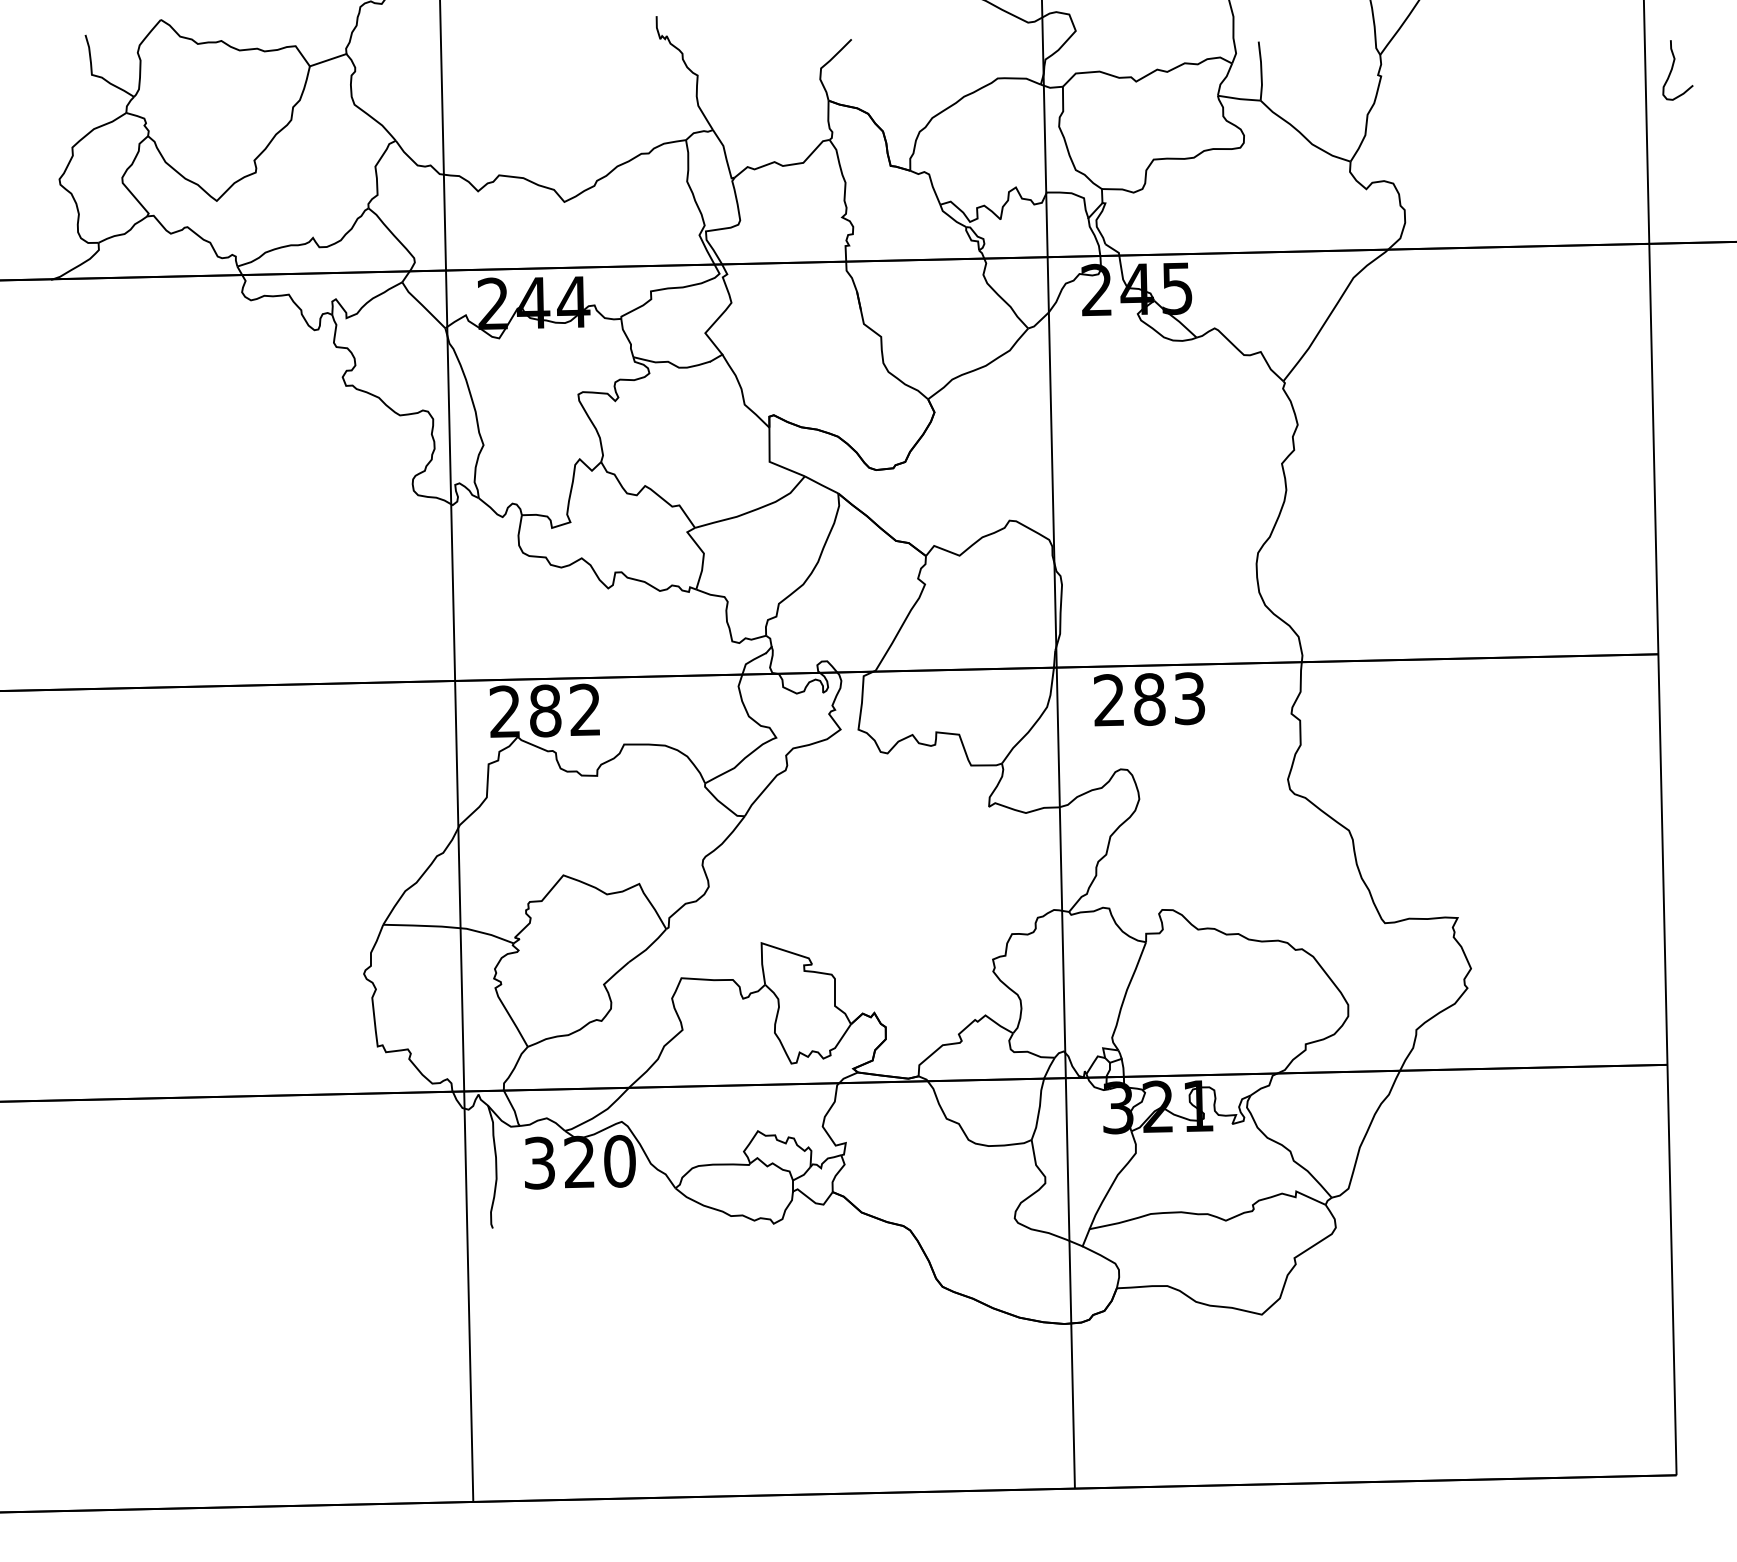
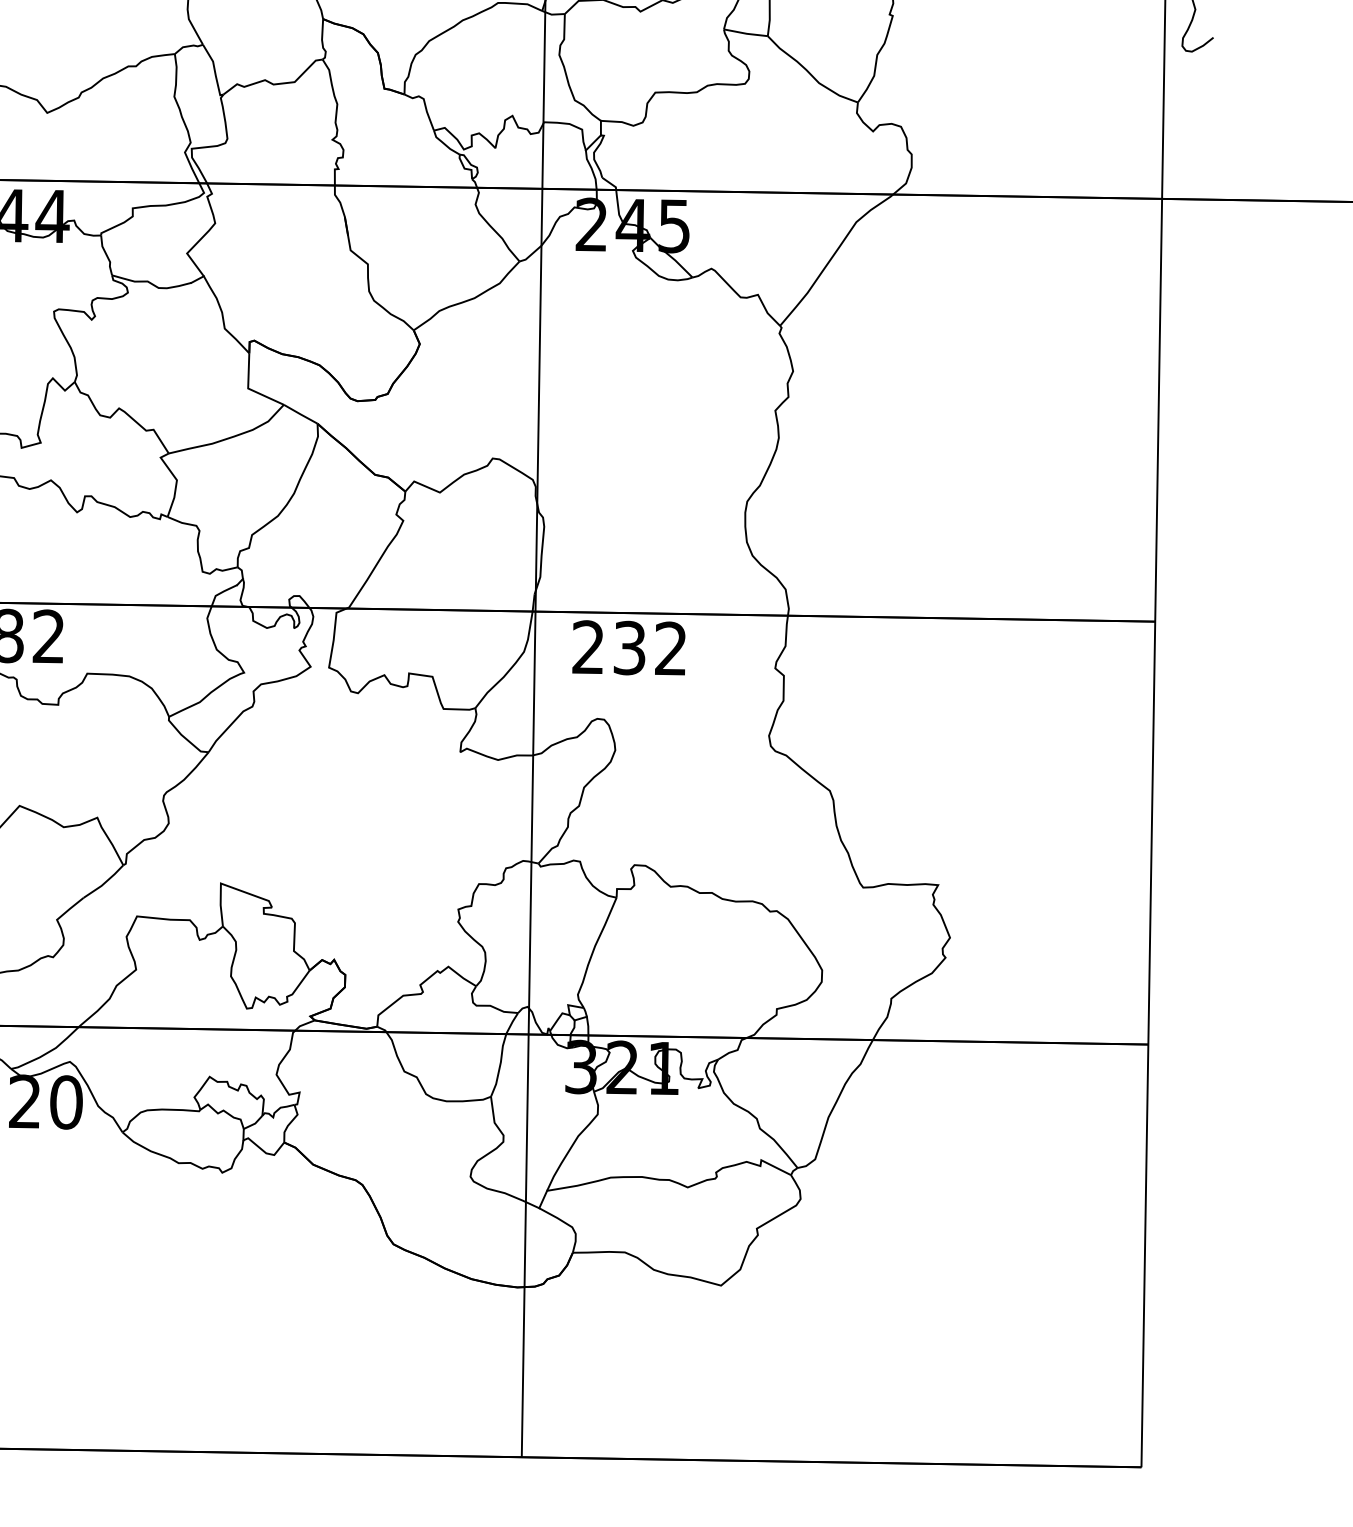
text: (1169, 699) -> (650, 648), 283 -> 232

